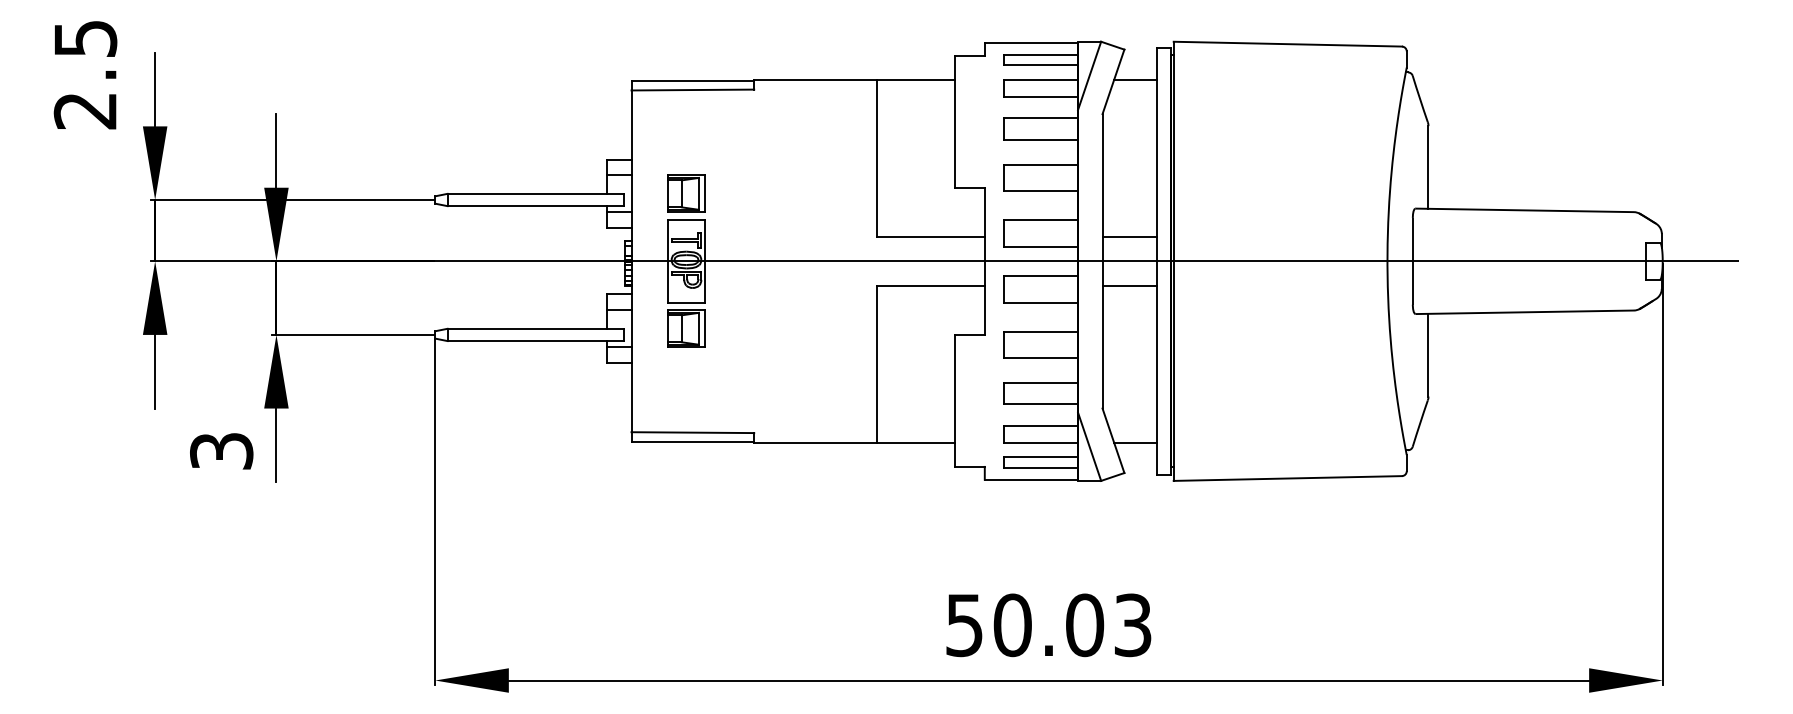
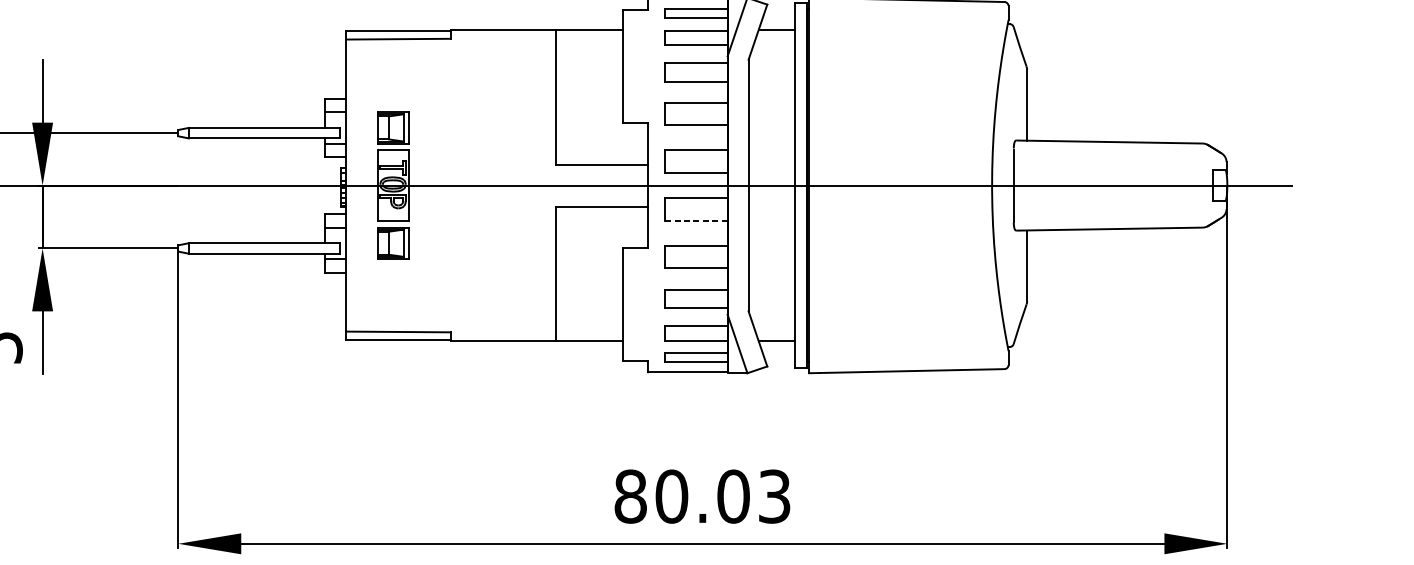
line: (1129, 236) -> (771, 164), removed
line: (1129, 285) -> (771, 206), removed
line: (1041, 302) -> (696, 220), solid -> dashed
text: (964, 625) -> (630, 496), 50.03 -> 80.03

